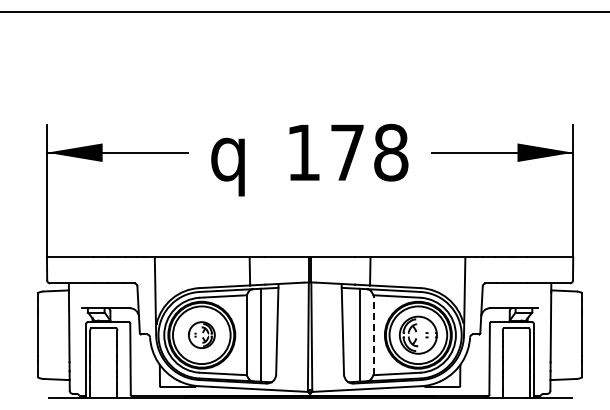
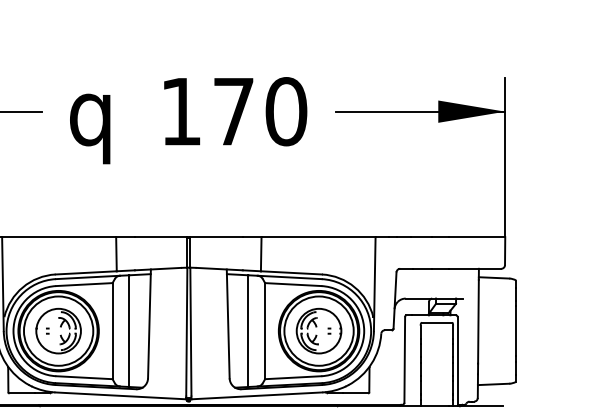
text: (391, 152) -> (286, 111), 178 -> 170
part: (201, 334) -> (58, 330), size x1.43
line: (373, 335) -> (265, 331), dashed -> solid

